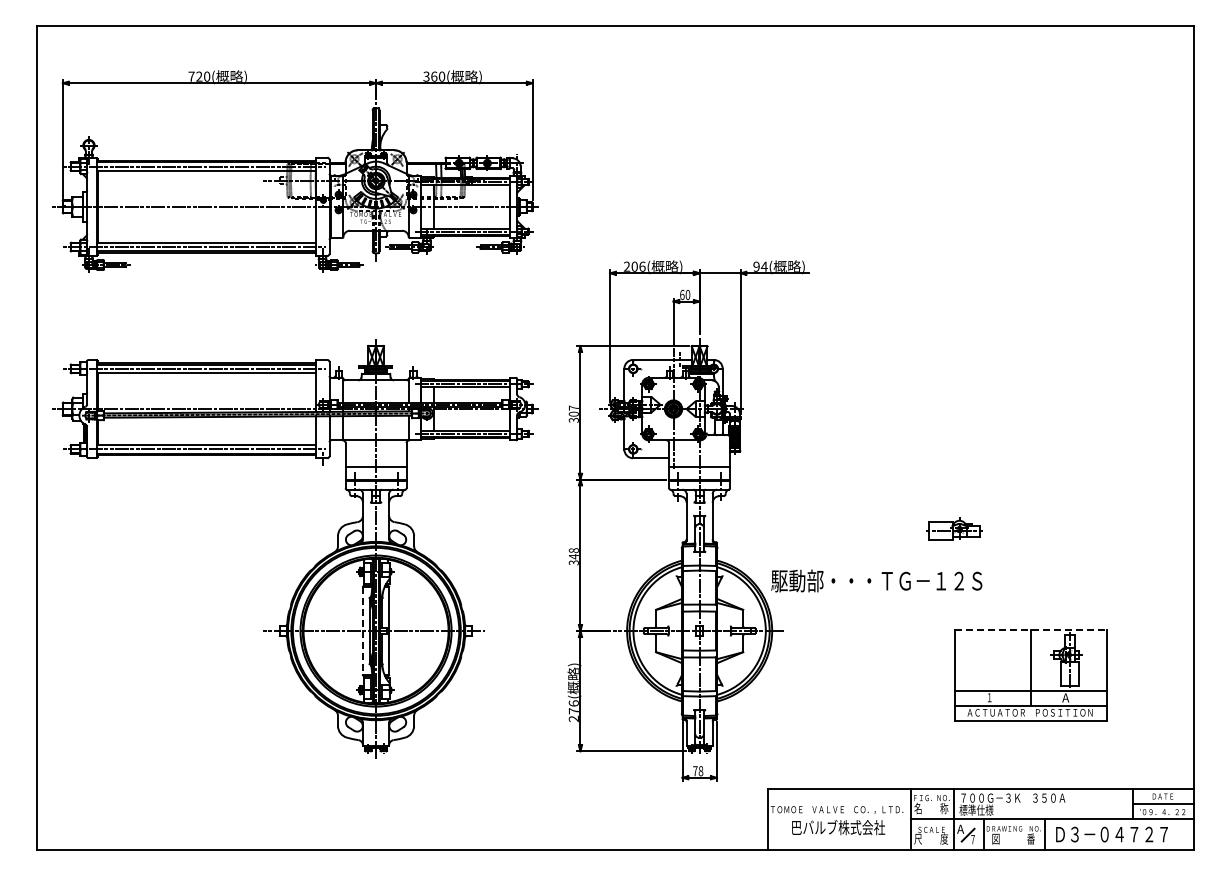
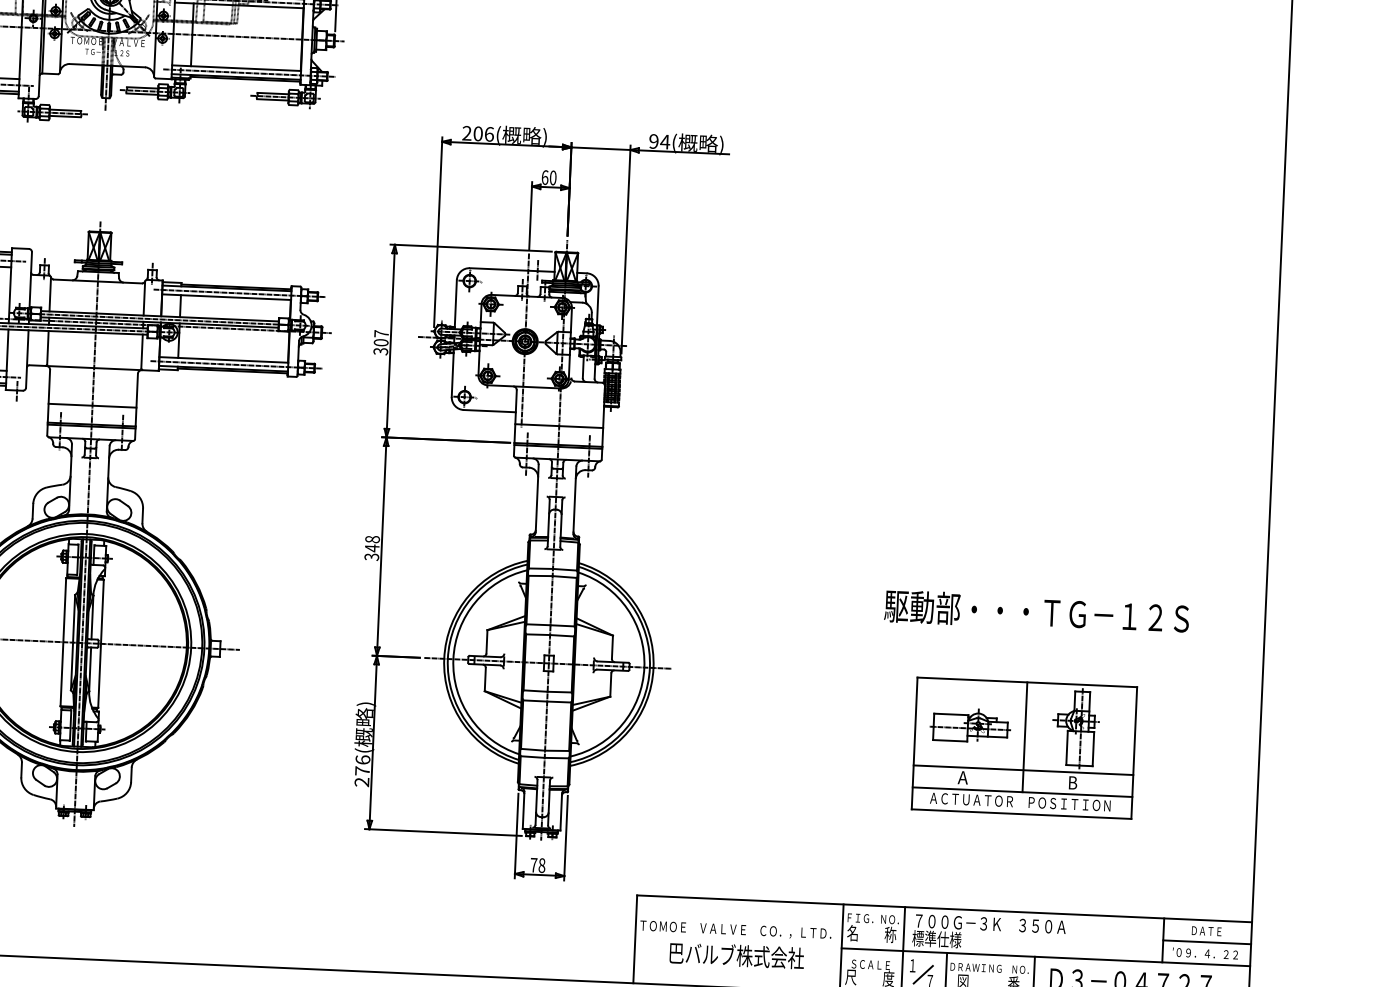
part: (954, 528) -> (970, 724), moved
text: (876, 580) -> (1036, 611), moved
line: (1031, 629) -> (1027, 682), dashed -> solid
line: (363, 631) -> (64, 642), dashed -> solid
text: (989, 697) -> (962, 777), １ -> A
text: (1065, 697) -> (1072, 782), A -> B
text: (960, 829) -> (912, 966), A -> １

